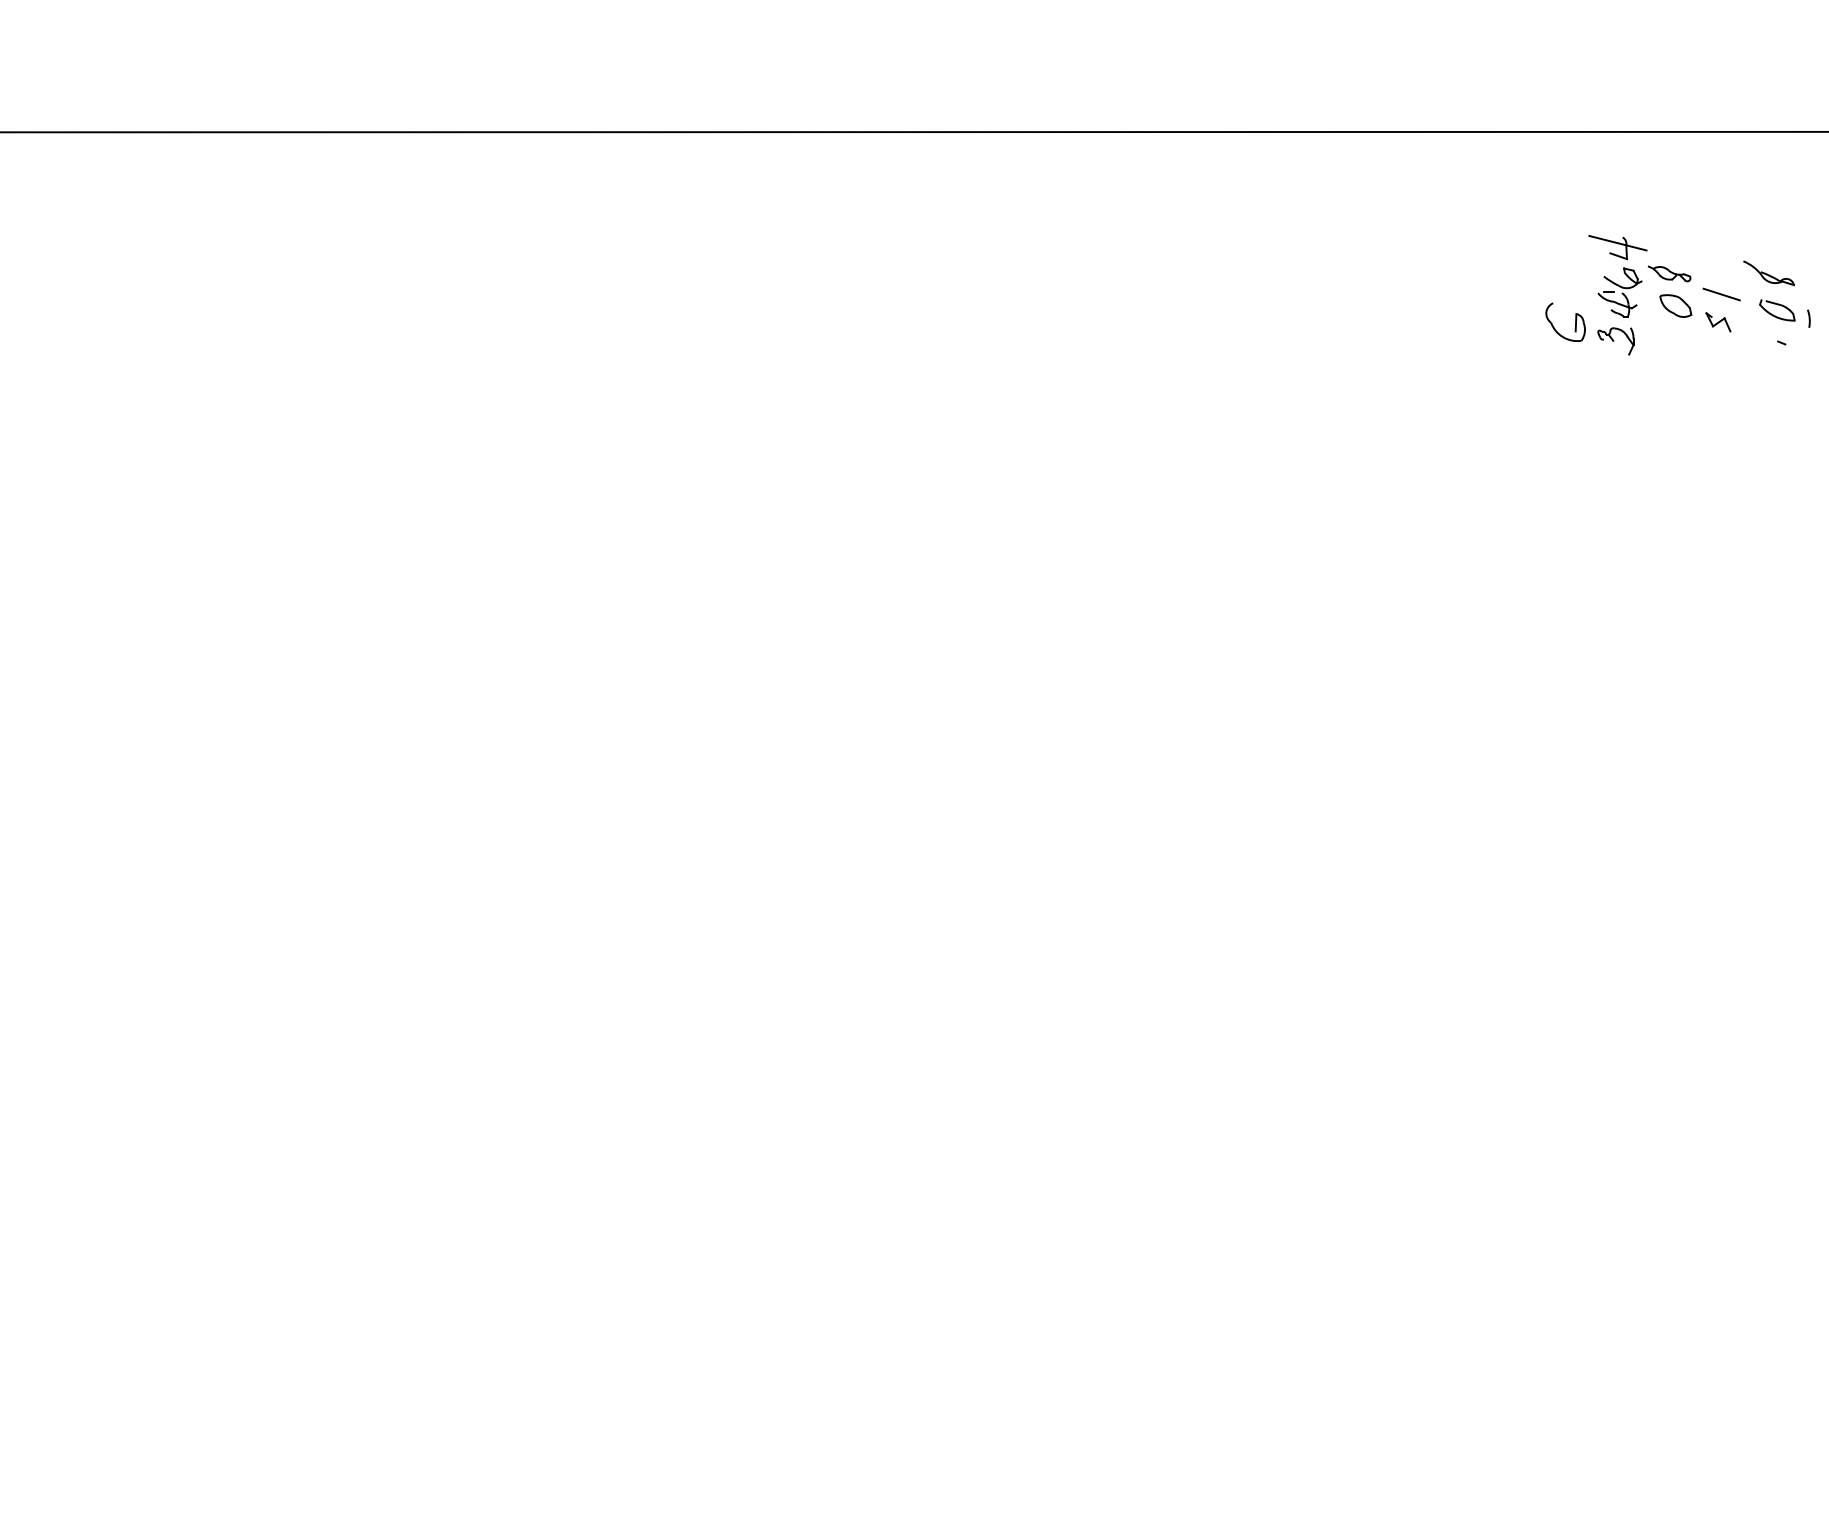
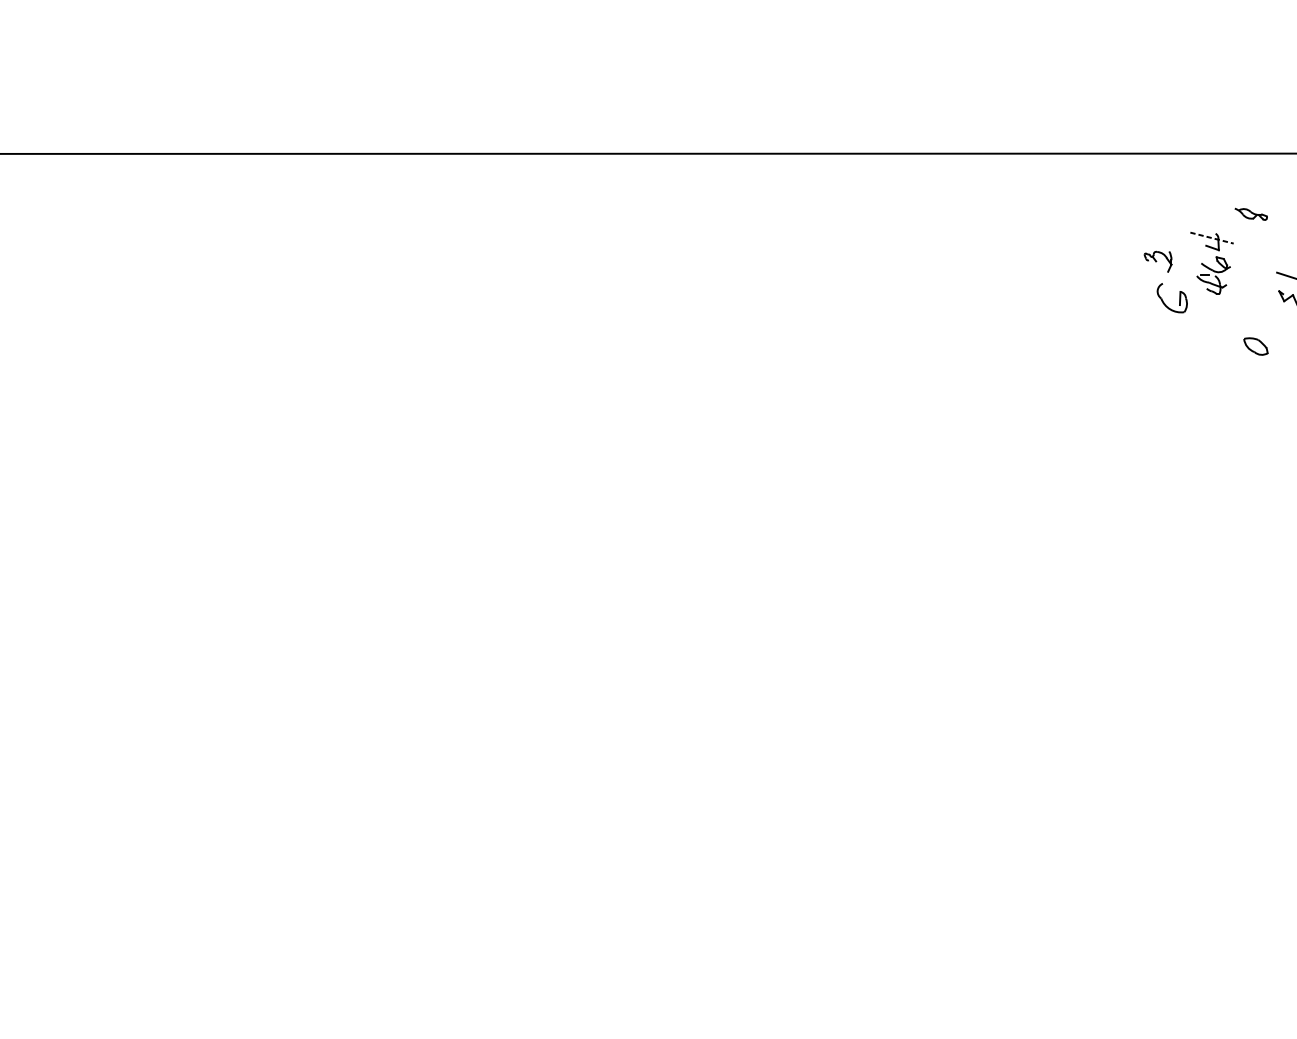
line: (1618, 243) -> (1212, 238), solid -> dashed
part: (1669, 273) -> (1251, 214), moved
part: (1675, 305) -> (1255, 346), moved
part: (1615, 341) -> (1157, 261), moved

